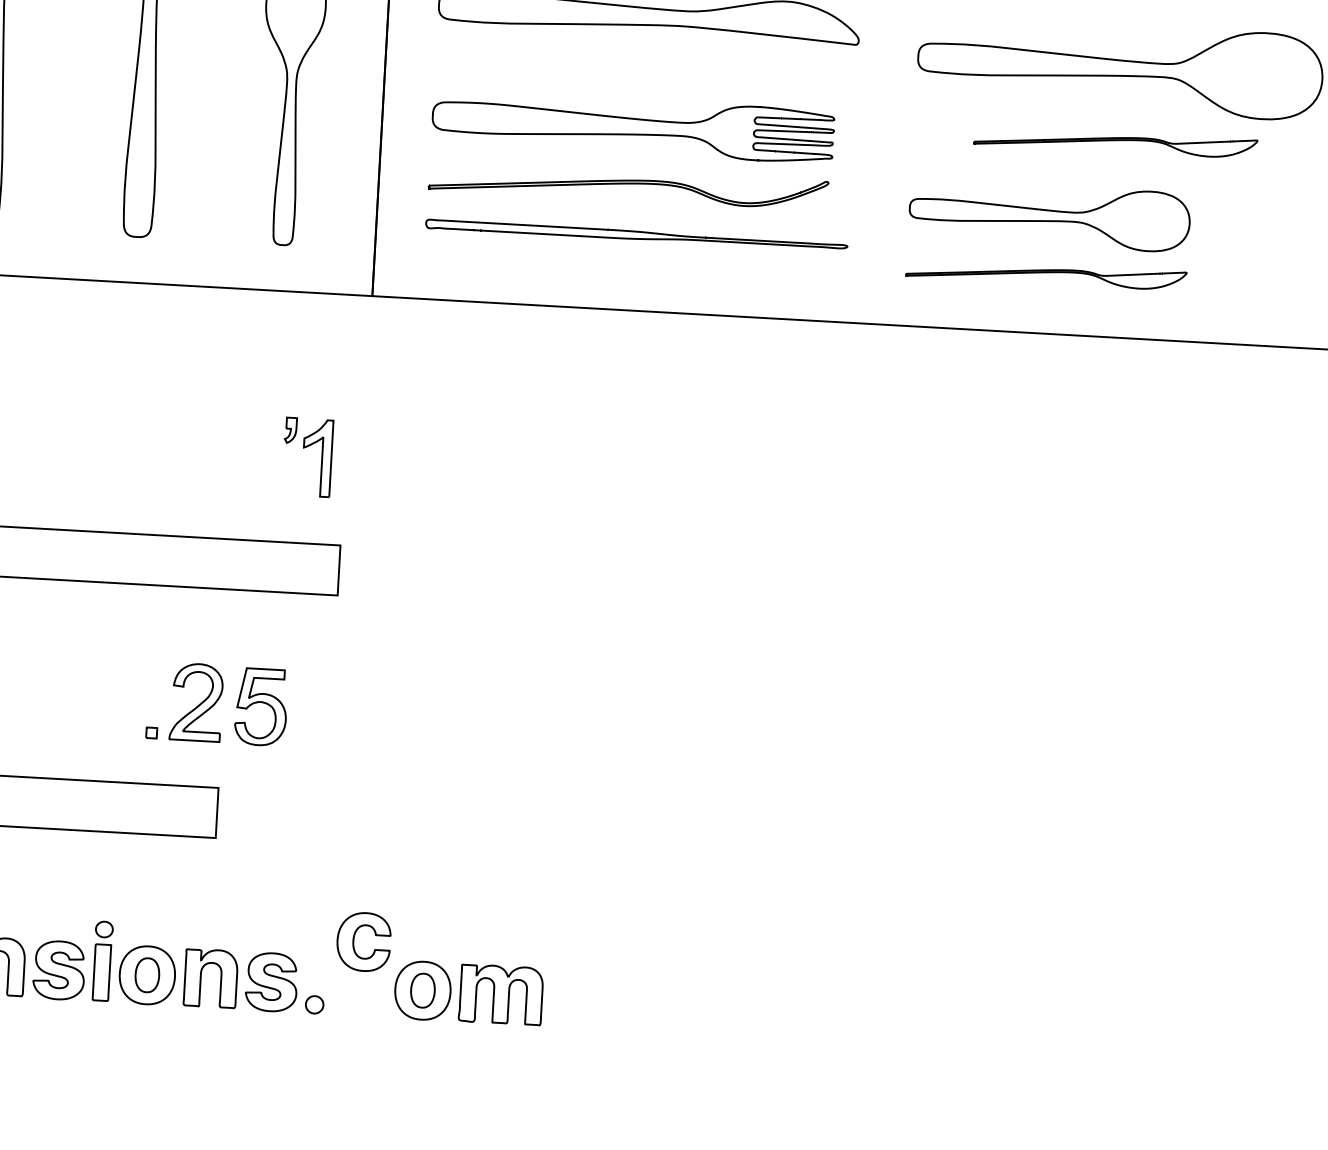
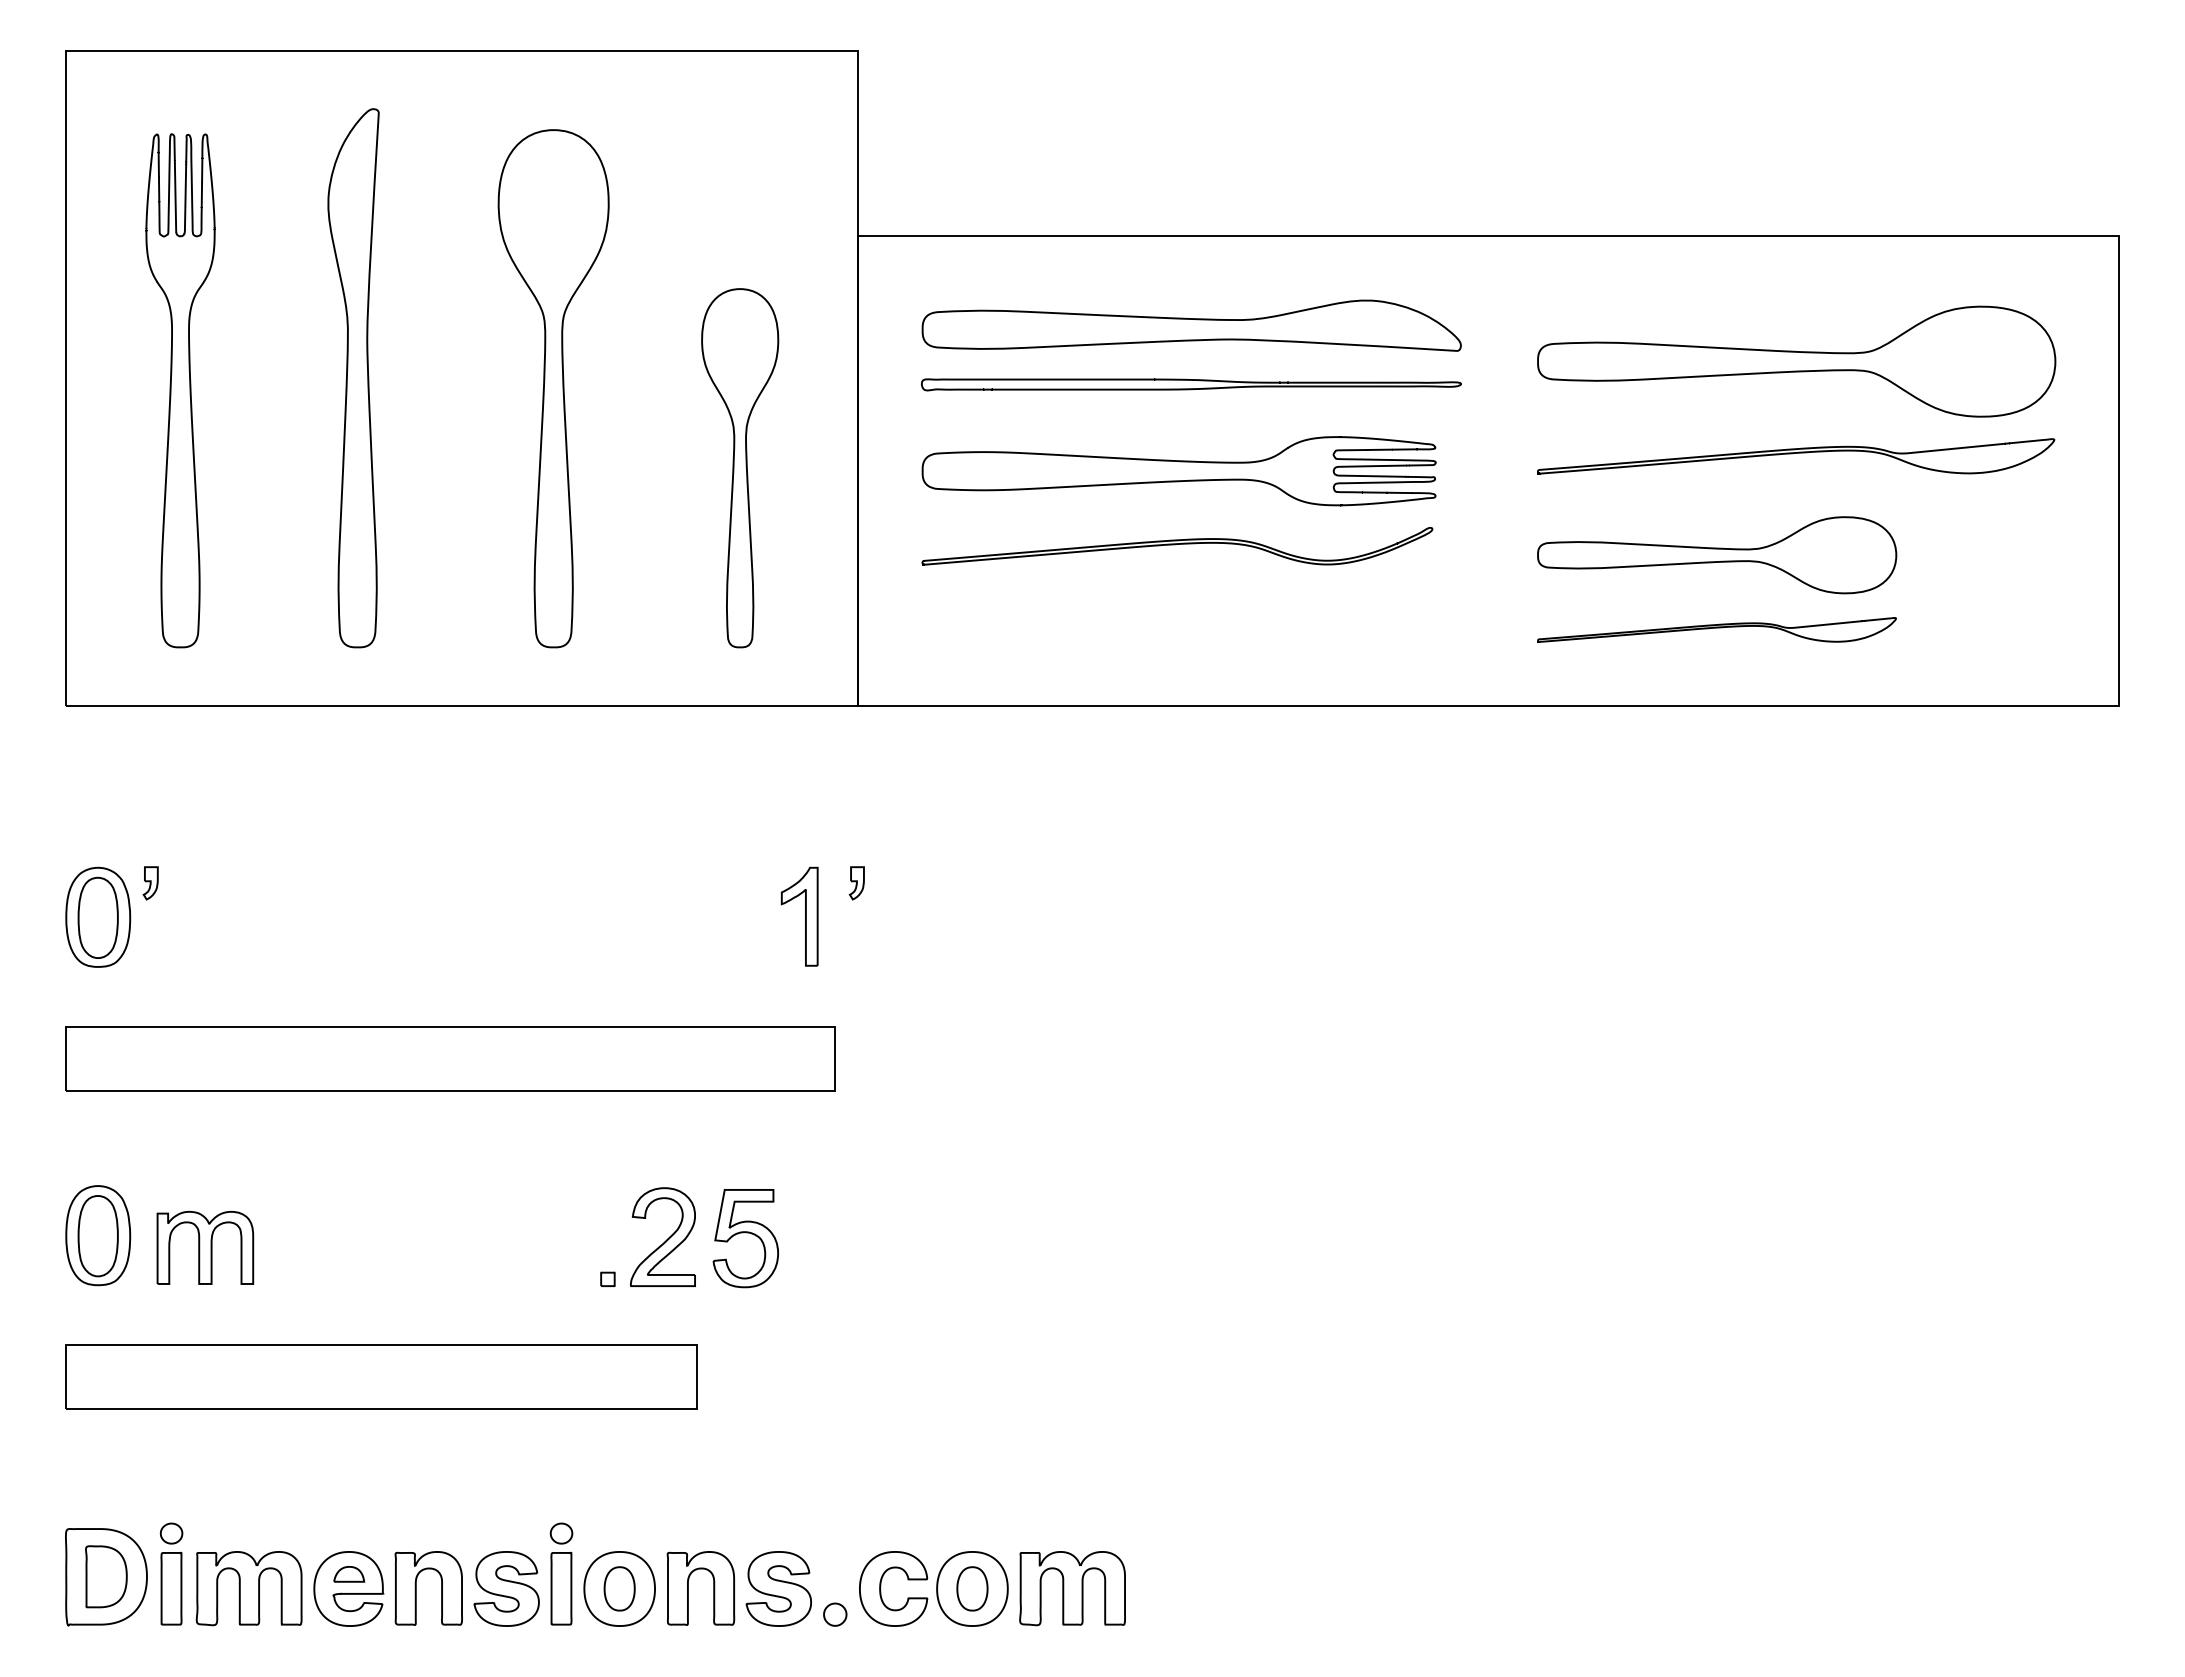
part: (1116, 142) -> (1796, 456), size x1.43
part: (636, 235) -> (1190, 384), moved
part: (290, 430) -> (856, 883), moved
part: (354, 939) -> (881, 1586), moved

